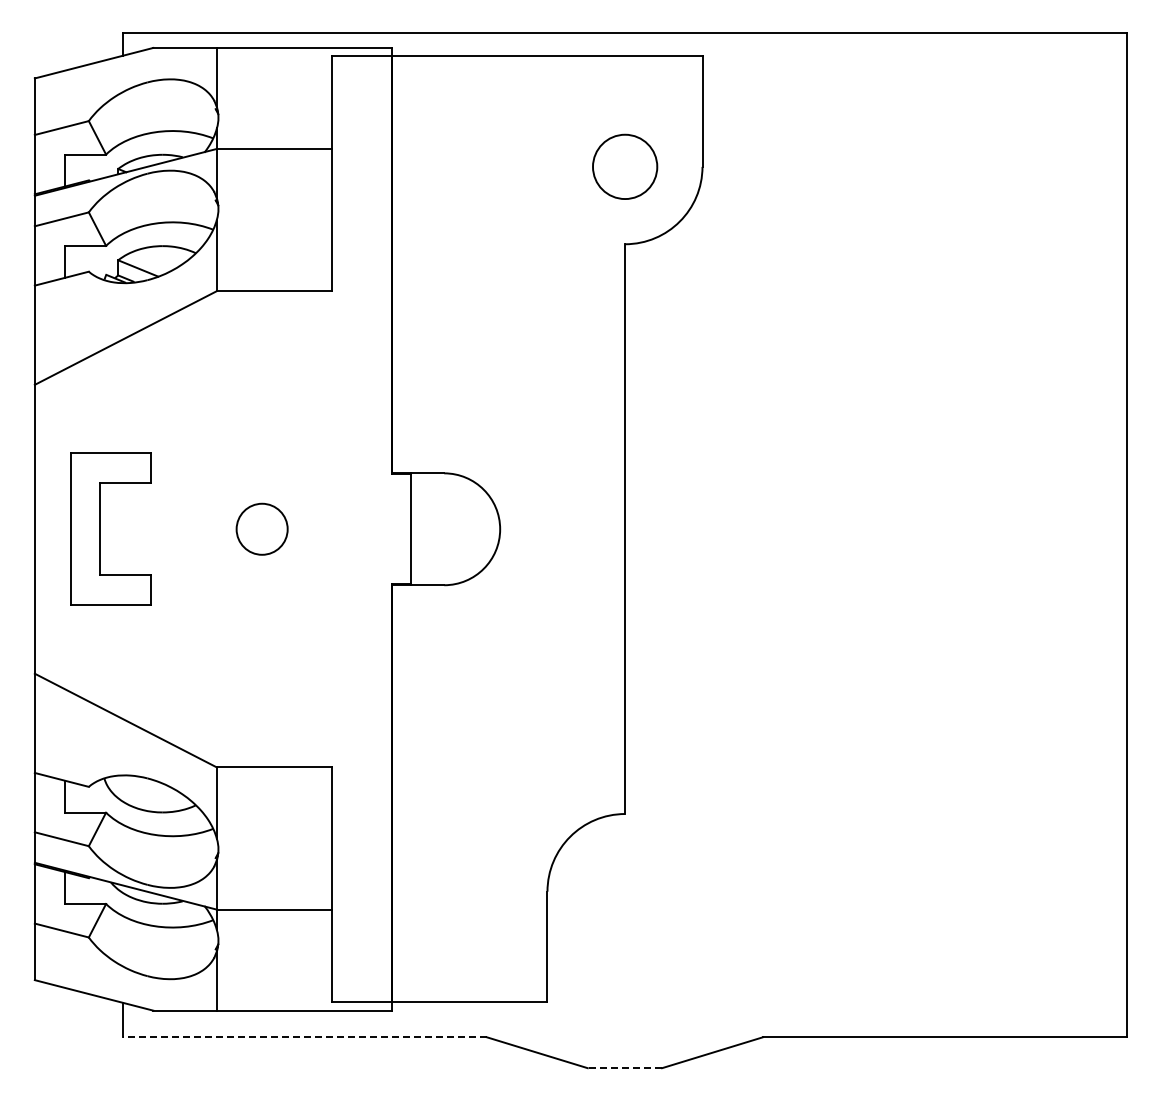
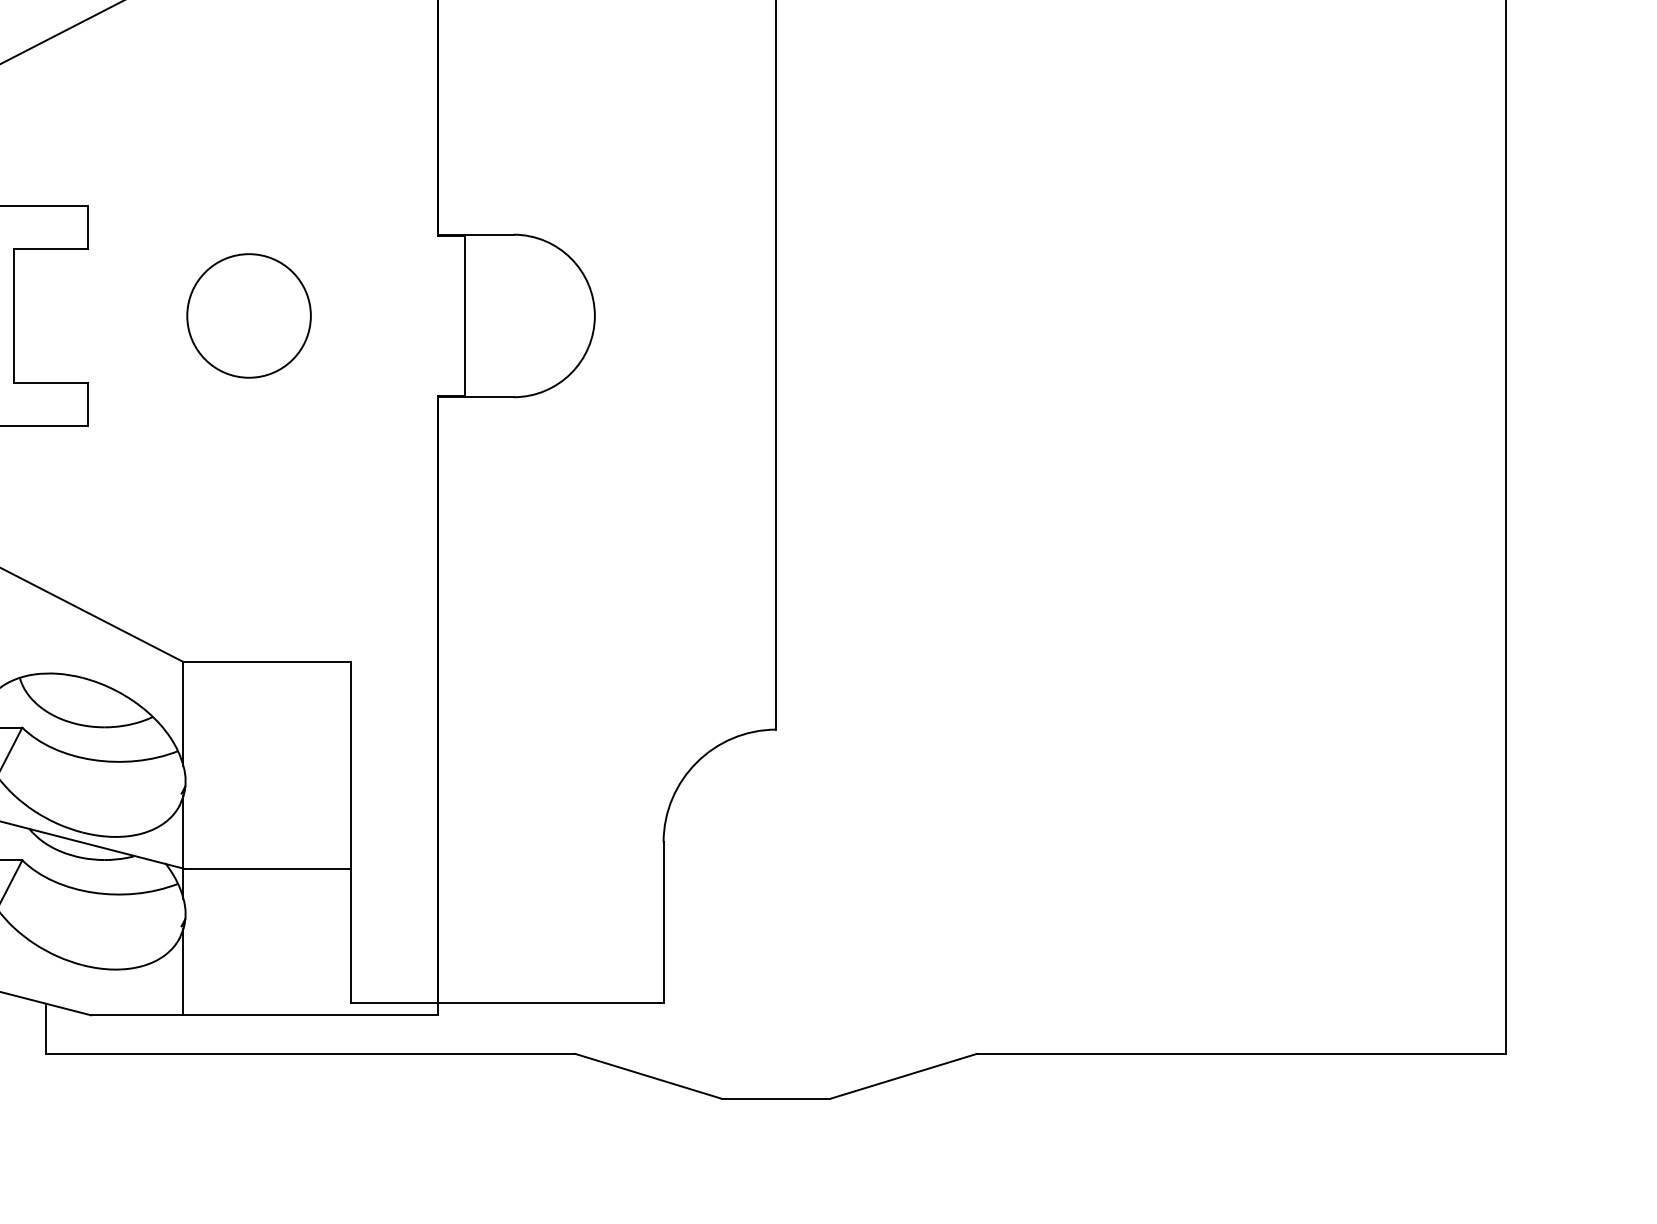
circle: (261, 528) -> (248, 314), size x1.67
line: (304, 1037) -> (310, 1054), dashed -> solid
line: (624, 1068) -> (775, 1099), dashed -> solid

